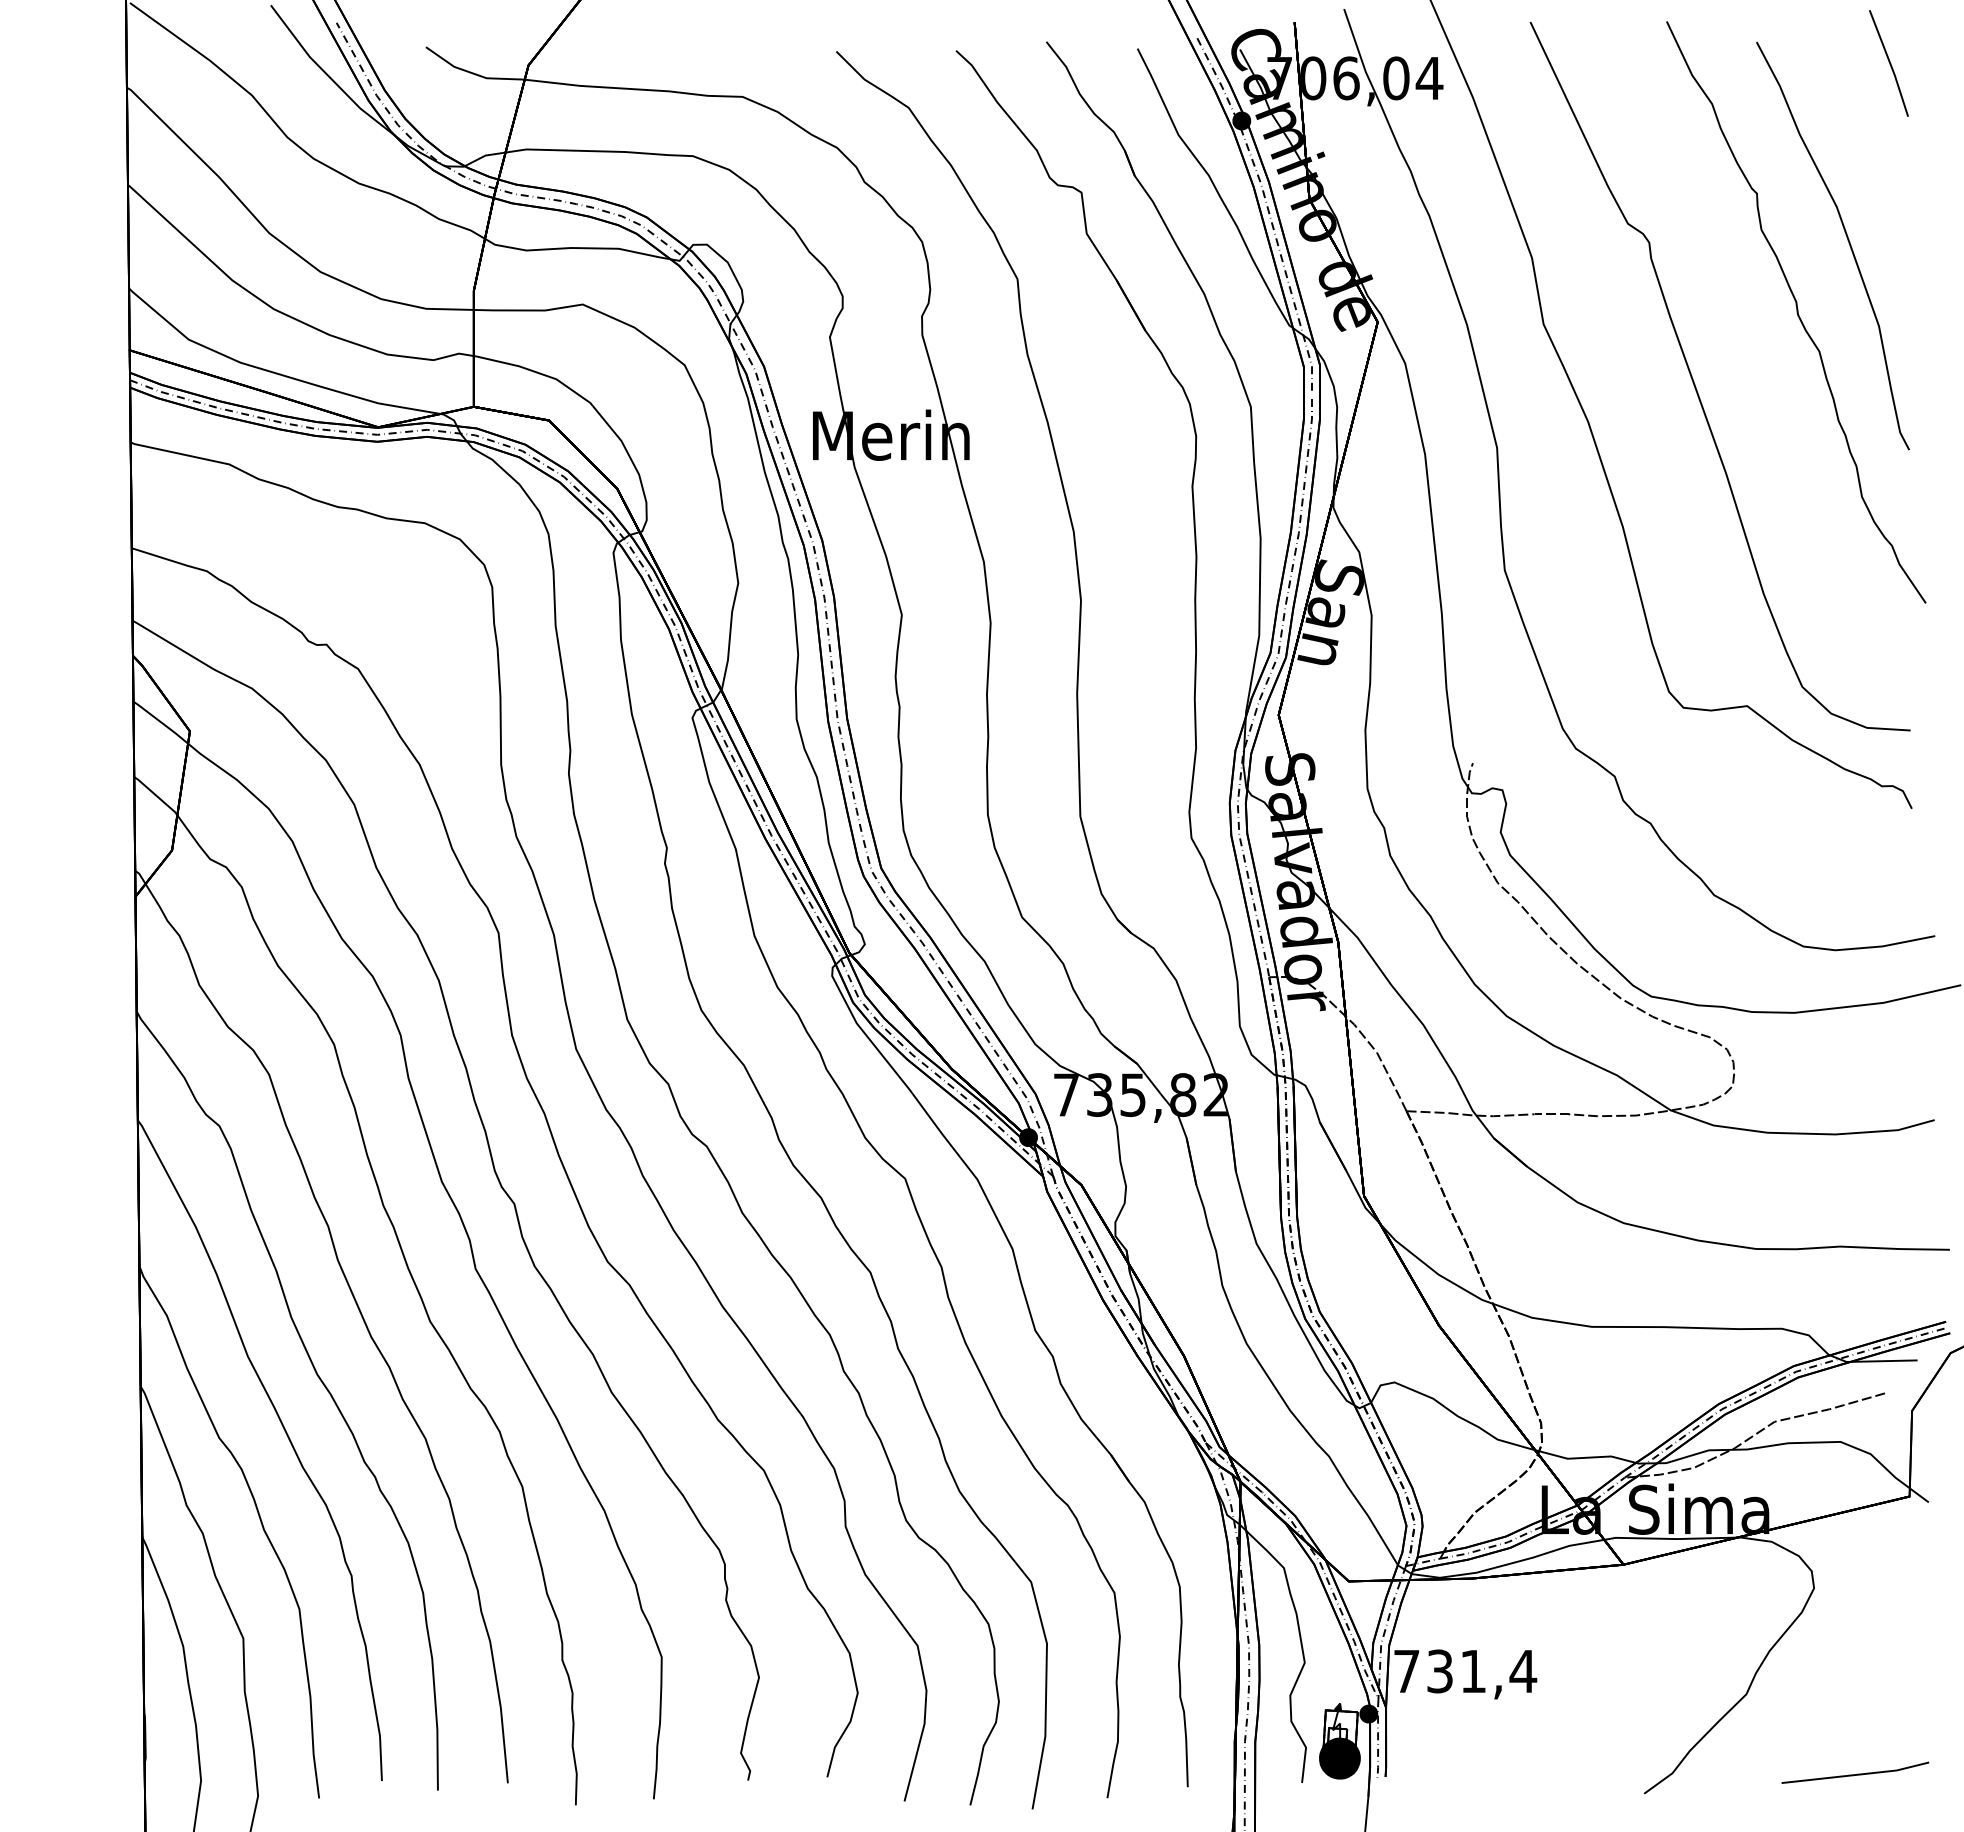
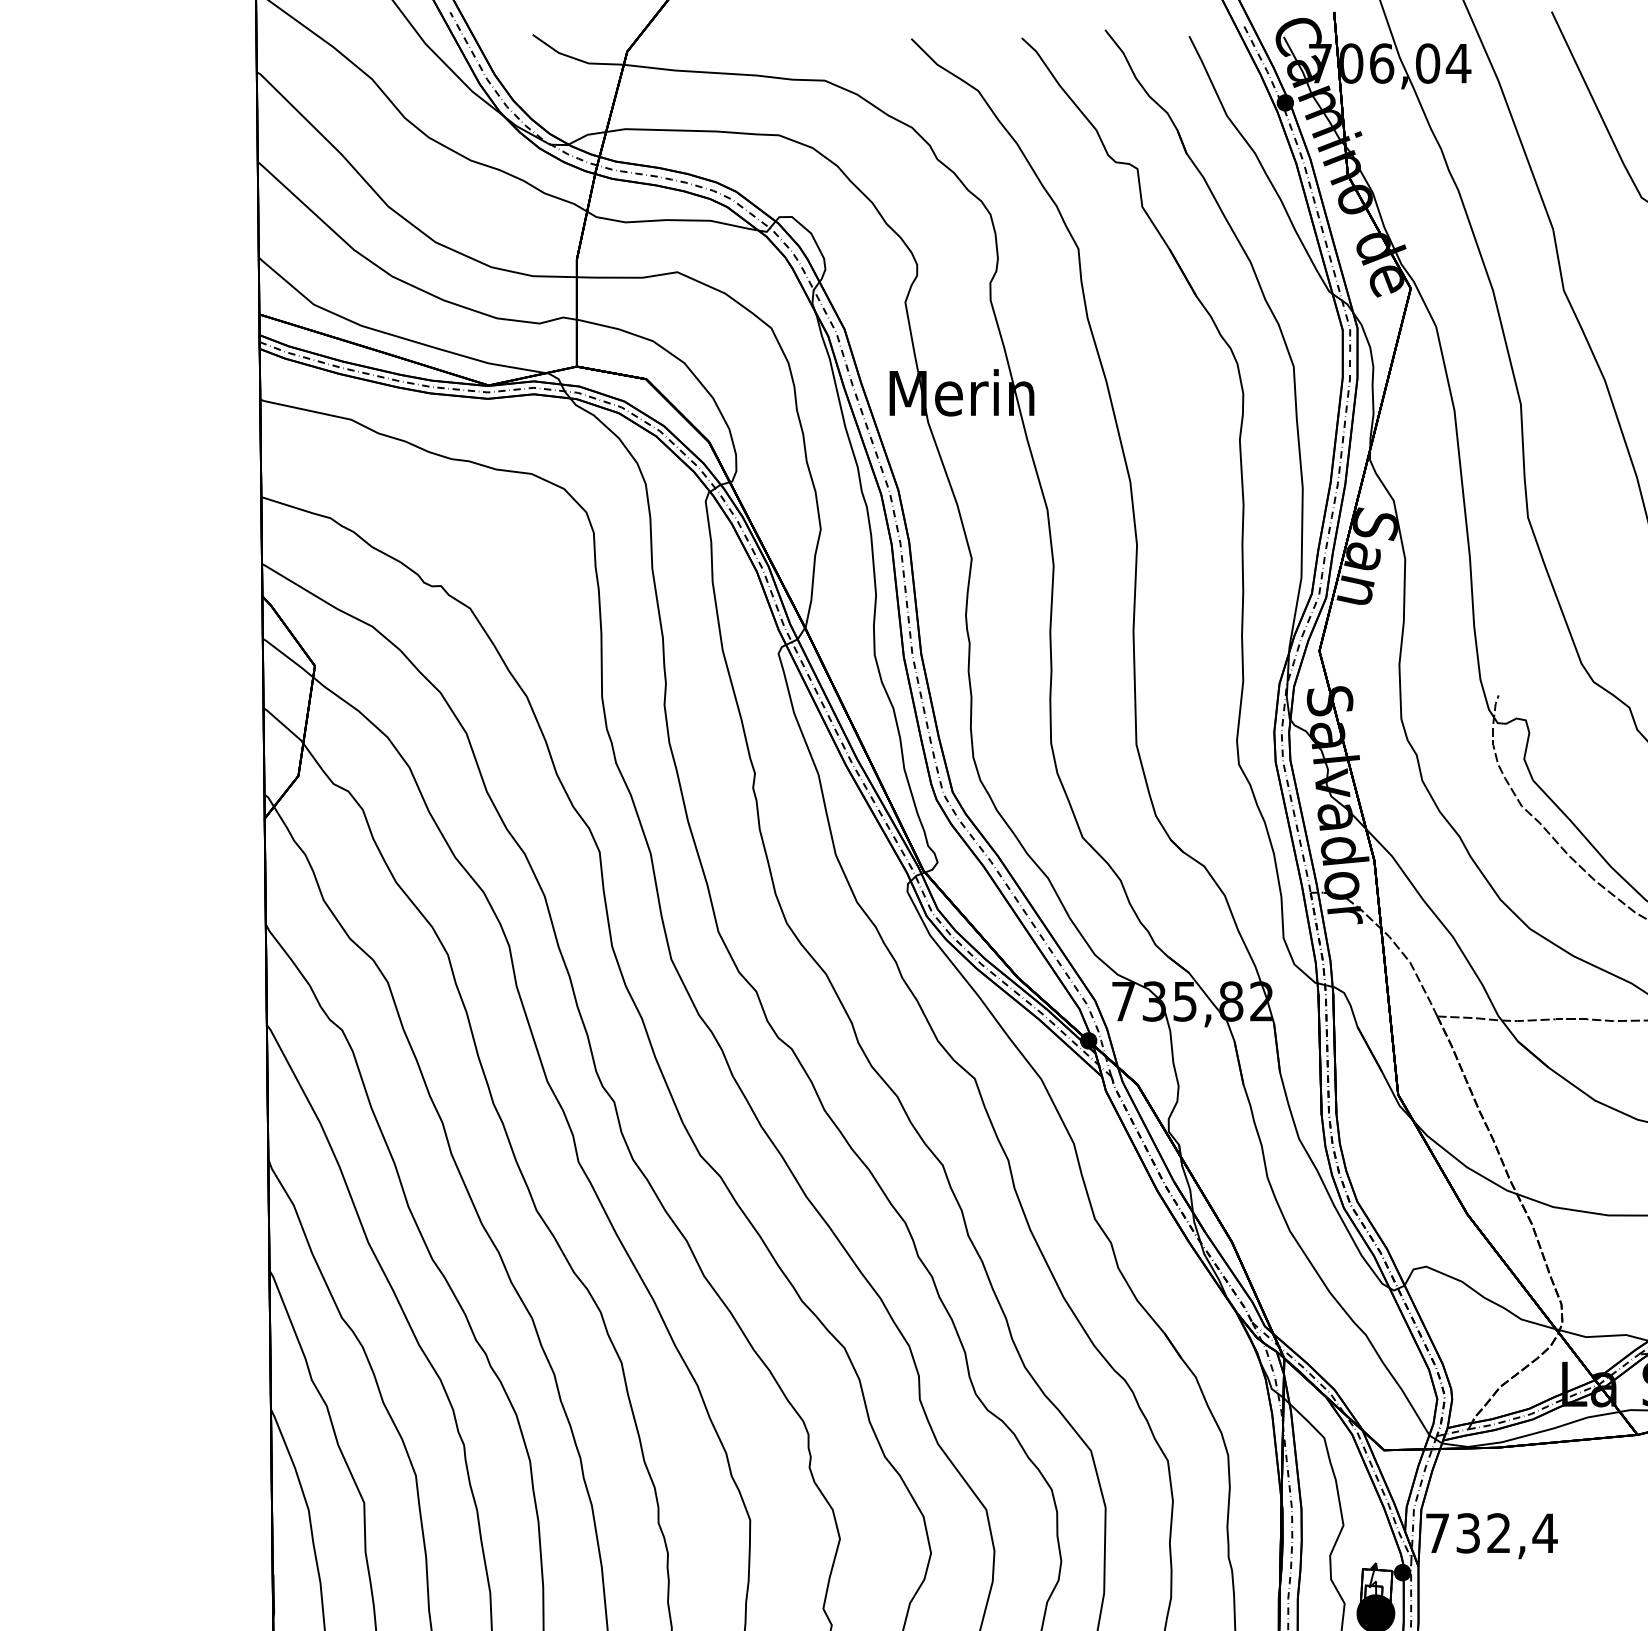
text: (1472, 1670) -> (1498, 1532), 731,4 -> 732,4

